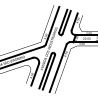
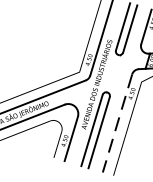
line: (57, 68) -> (116, 123), solid -> dashed

